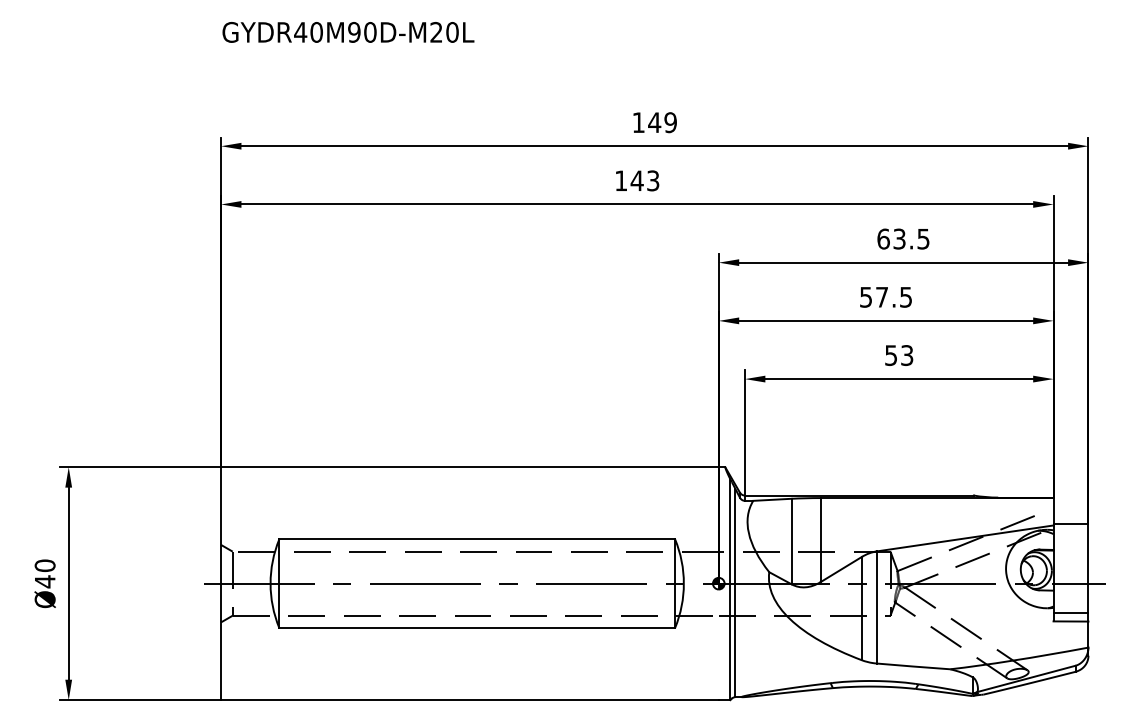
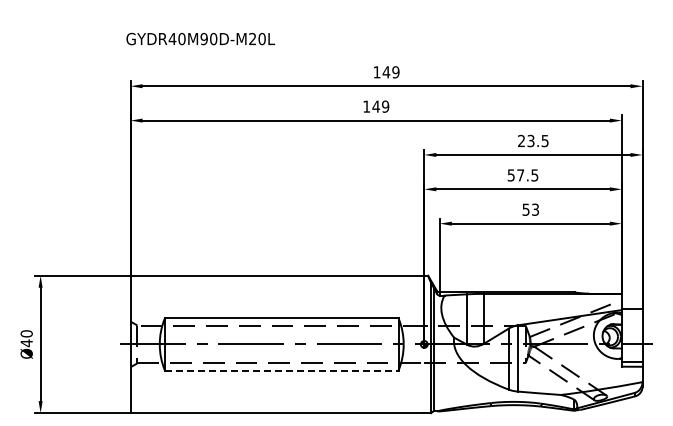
text: (348, 31) -> (200, 38), moved
text: (653, 180) -> (385, 106), 143 -> 149
text: (883, 238) -> (521, 140), 63.5 -> 23.5
line: (476, 627) -> (281, 370), solid -> dashed

